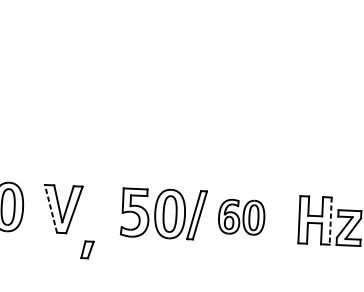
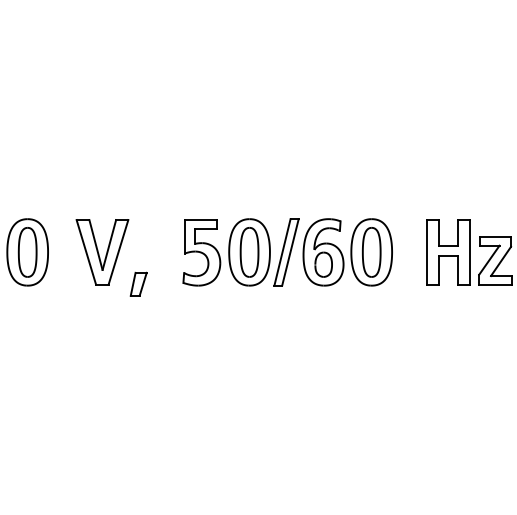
line: (51, 208) -> (86, 252), dashed -> solid
part: (241, 217) -> (347, 252), size x1.43
line: (330, 221) -> (469, 252), dashed -> solid
part: (87, 249) -> (138, 283), moved

